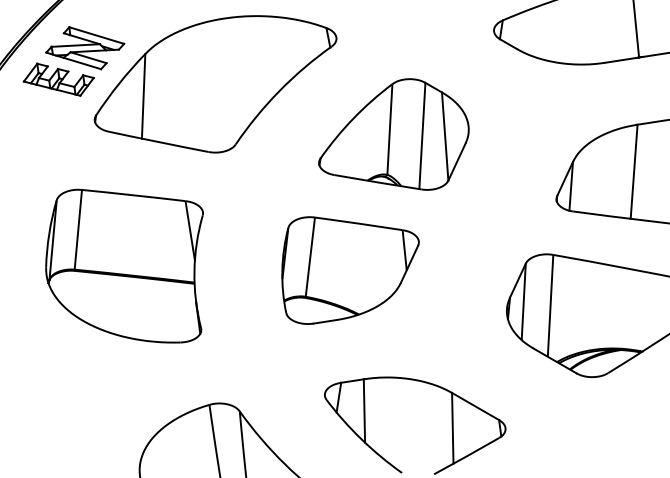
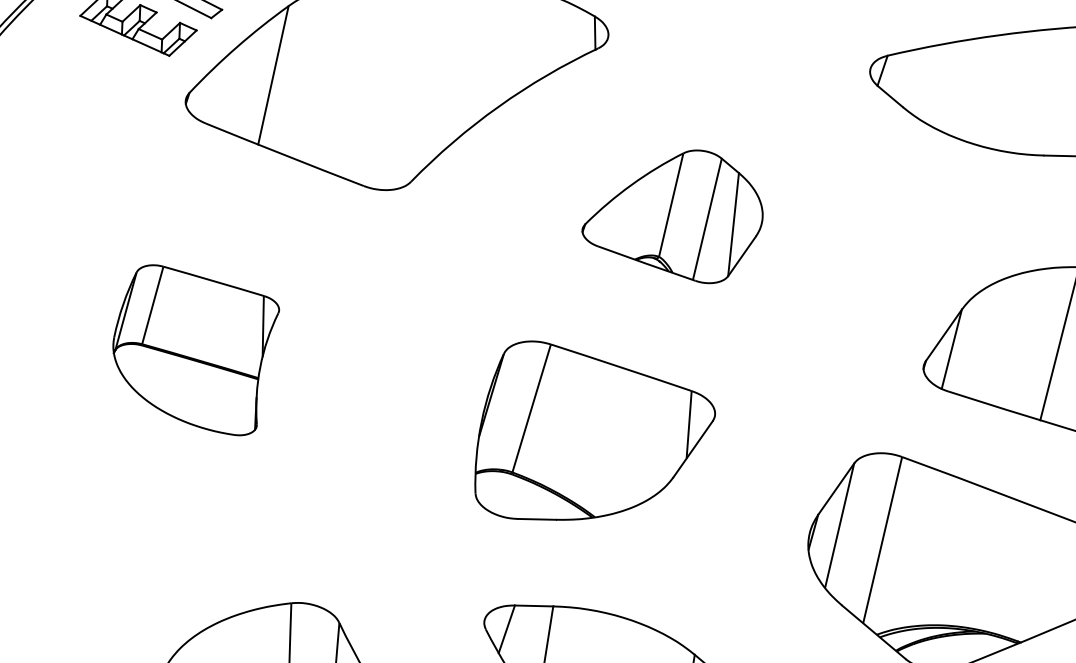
part: (393, 134) -> (674, 211), size x0.7
part: (124, 265) -> (192, 348), size x0.6
part: (350, 270) -> (593, 442), moved

